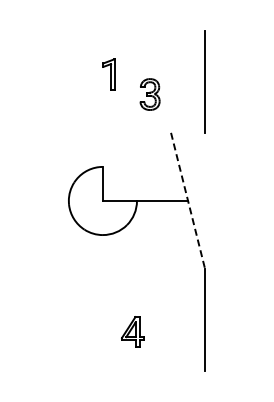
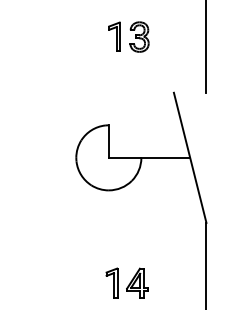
part: (149, 94) -> (139, 37), moved
line: (188, 201) -> (190, 158), dashed -> solid
part: (105, 331) -> (111, 282), added

